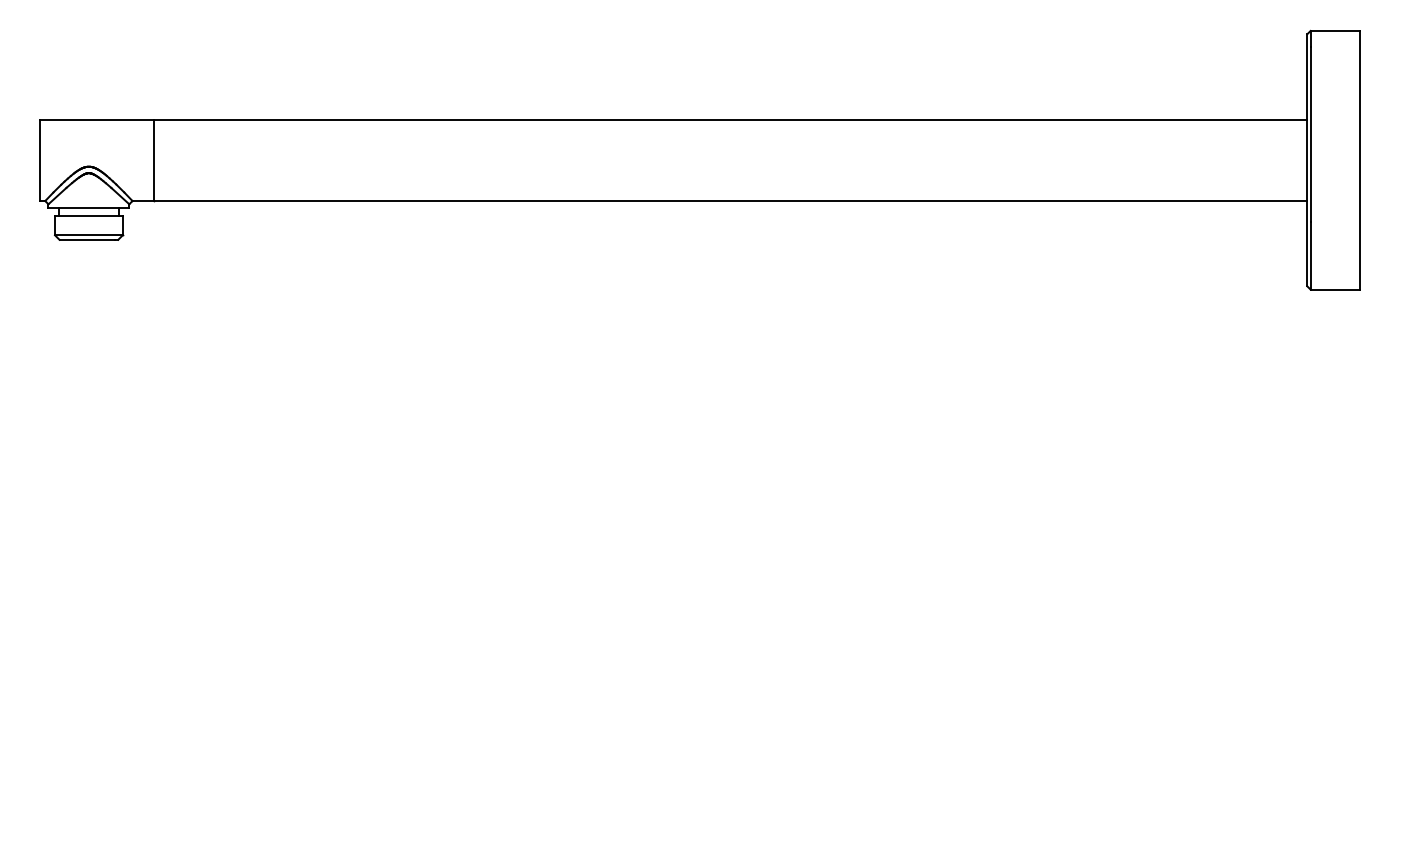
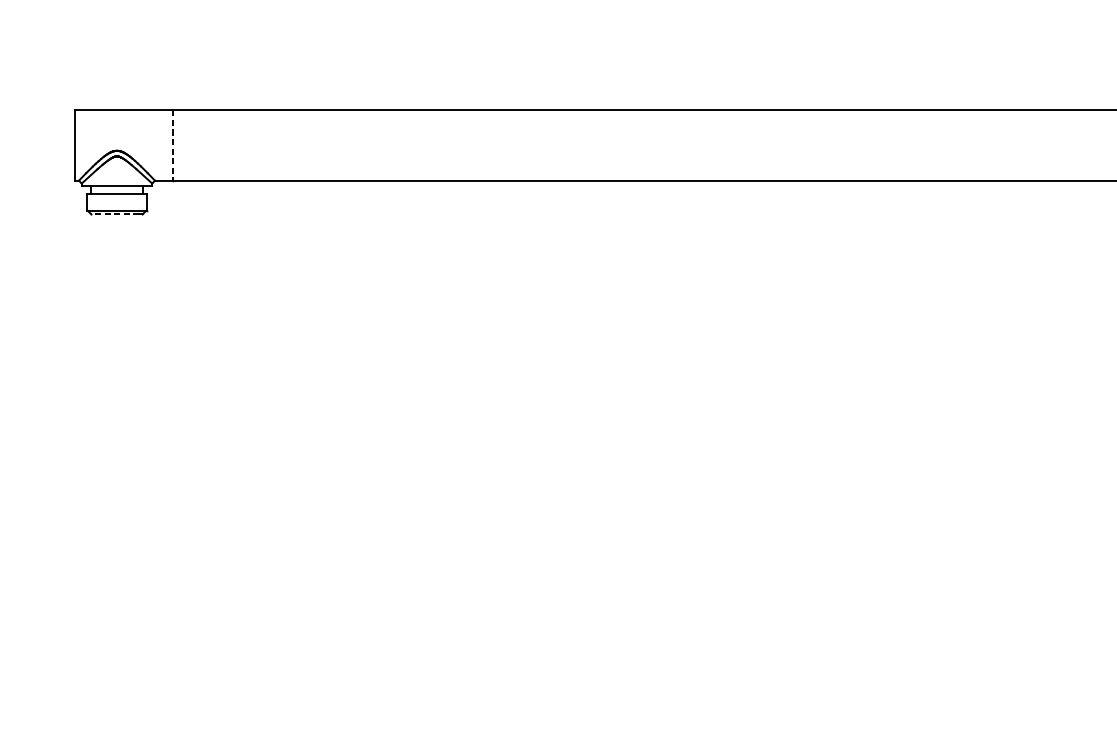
line: (153, 161) -> (173, 146), solid -> dashed
line: (87, 239) -> (115, 214), solid -> dashed

